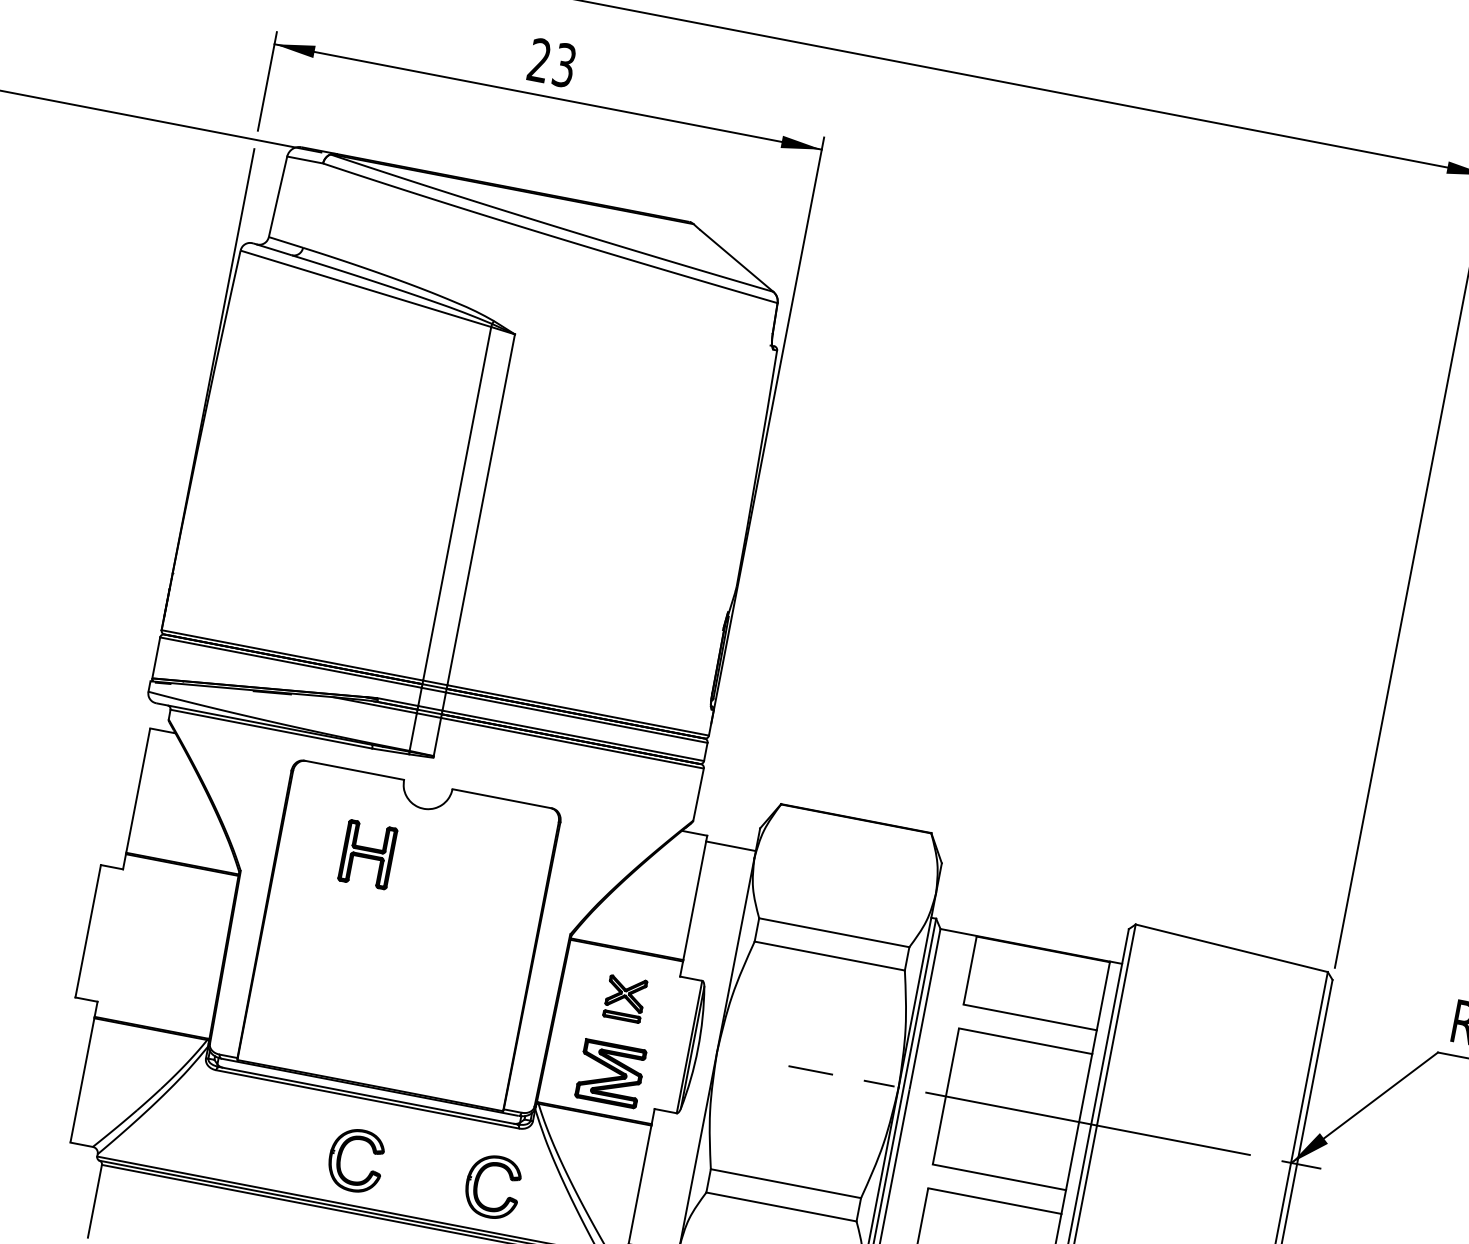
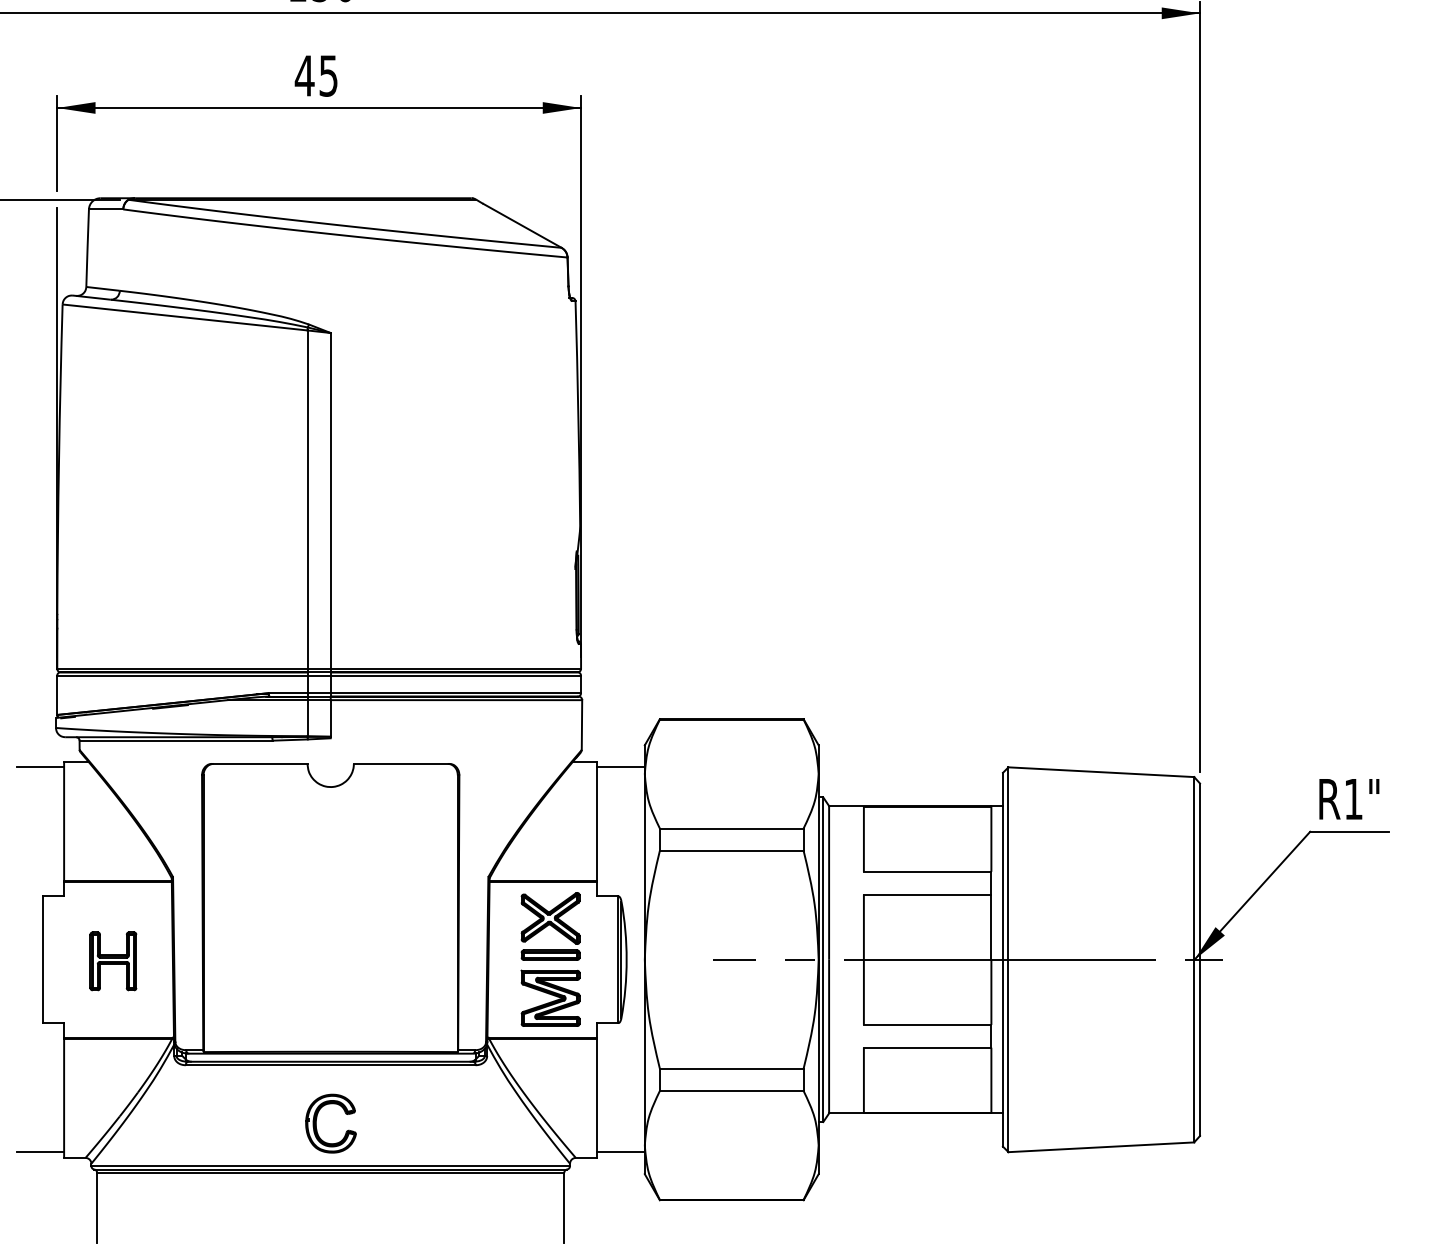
text: (550, 62) -> (315, 75), 23 -> 45
line: (124, 729) -> (40, 767), added
part: (367, 854) -> (113, 961), moved
part: (625, 998) -> (550, 926), size x1.67
line: (46, 1132) -> (40, 1152), added
part: (479, 1178) -> (448, 1118), removed

